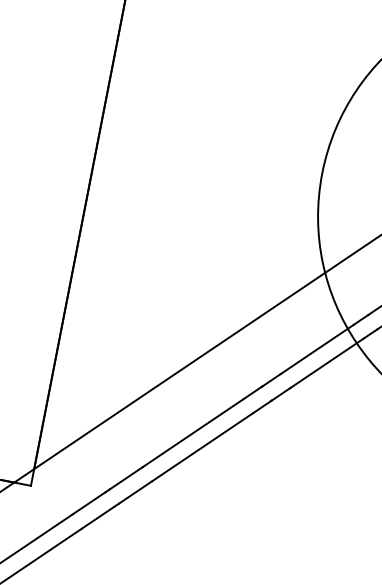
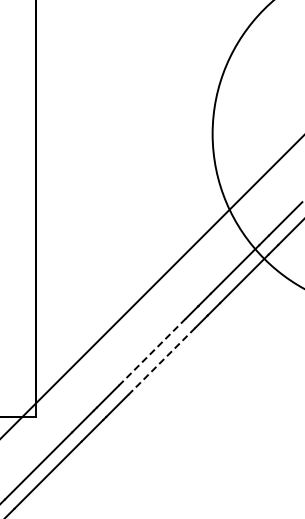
line: (191, 433) -> (151, 352), solid -> dashed
line: (203, 447) -> (162, 361), solid -> dashed

